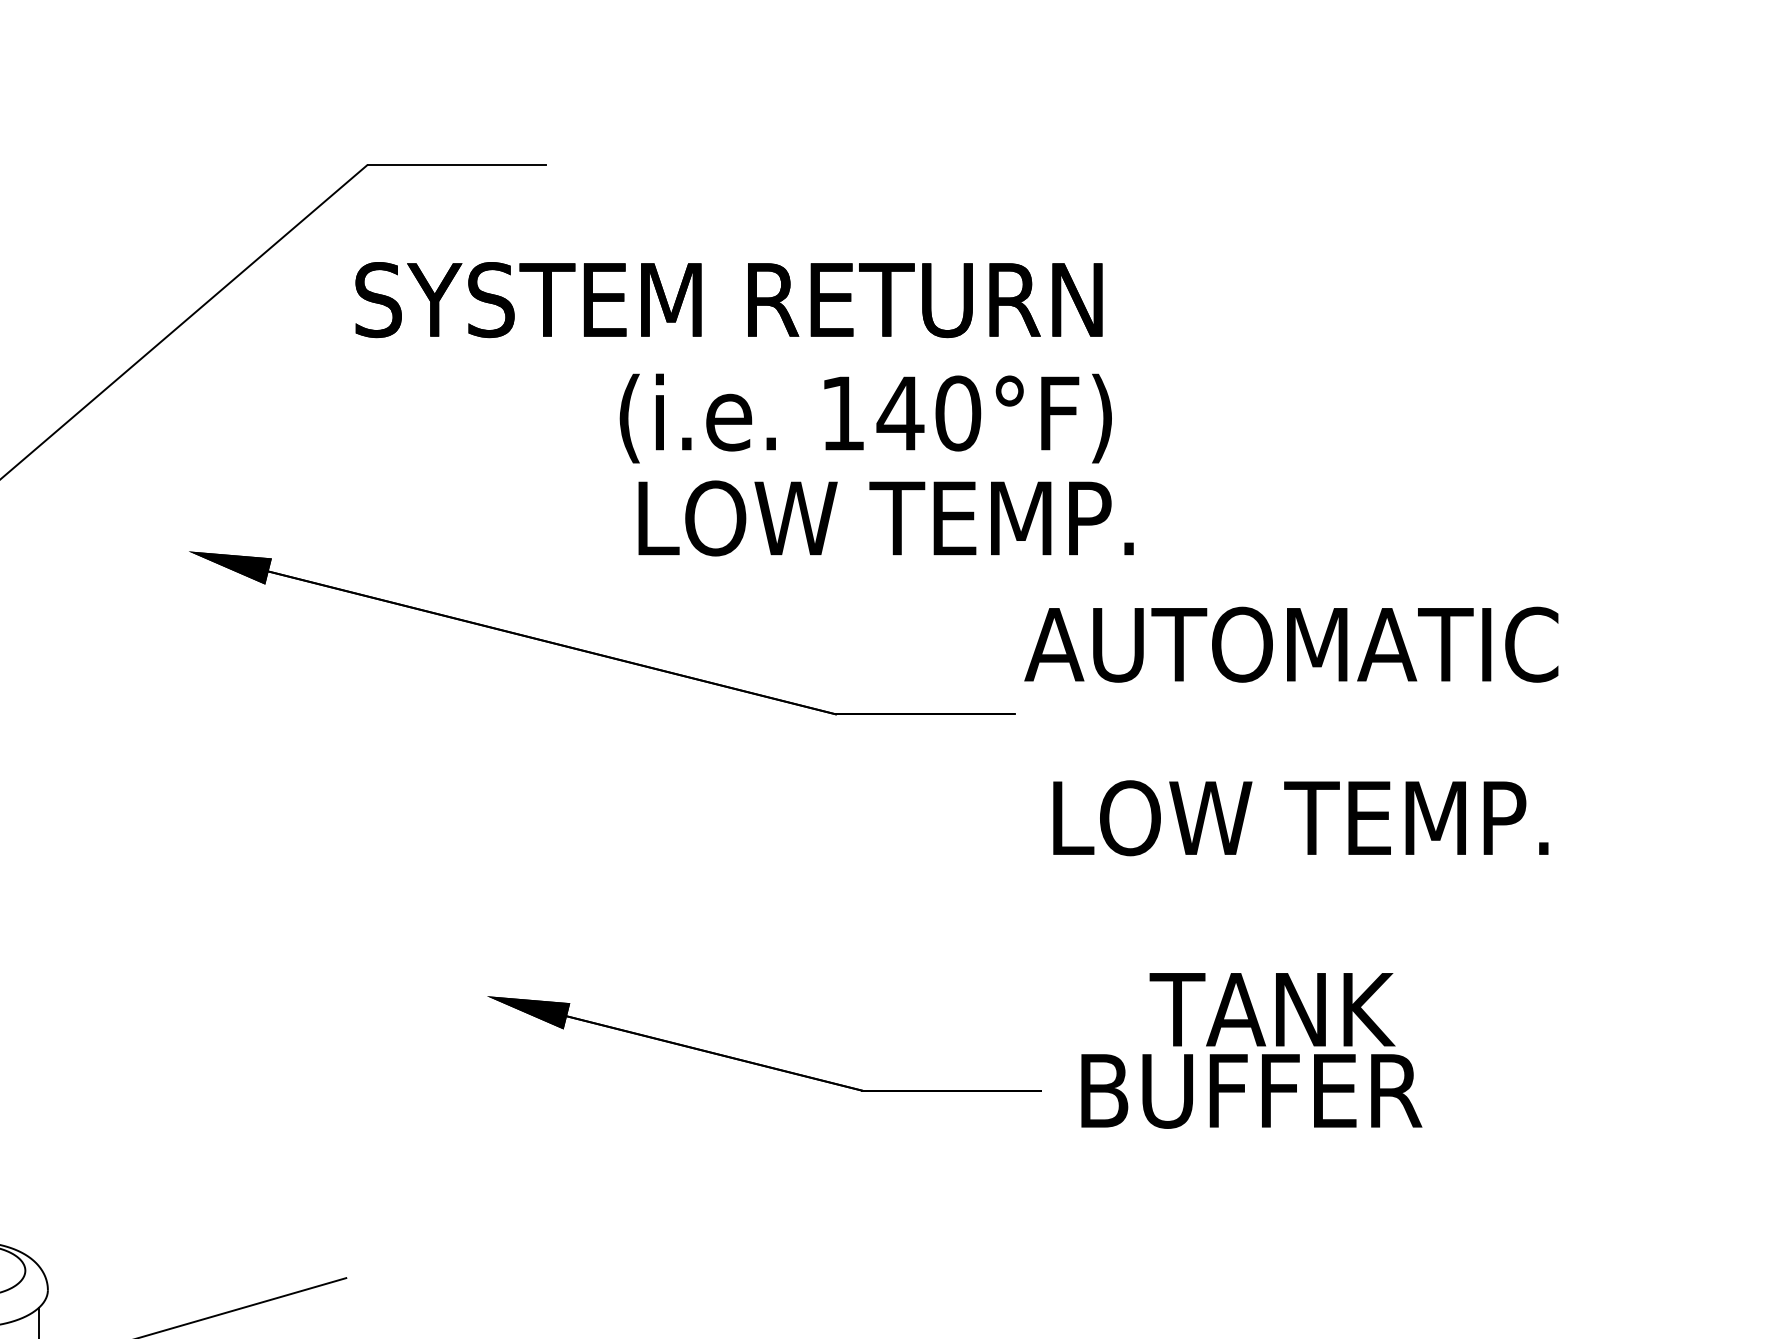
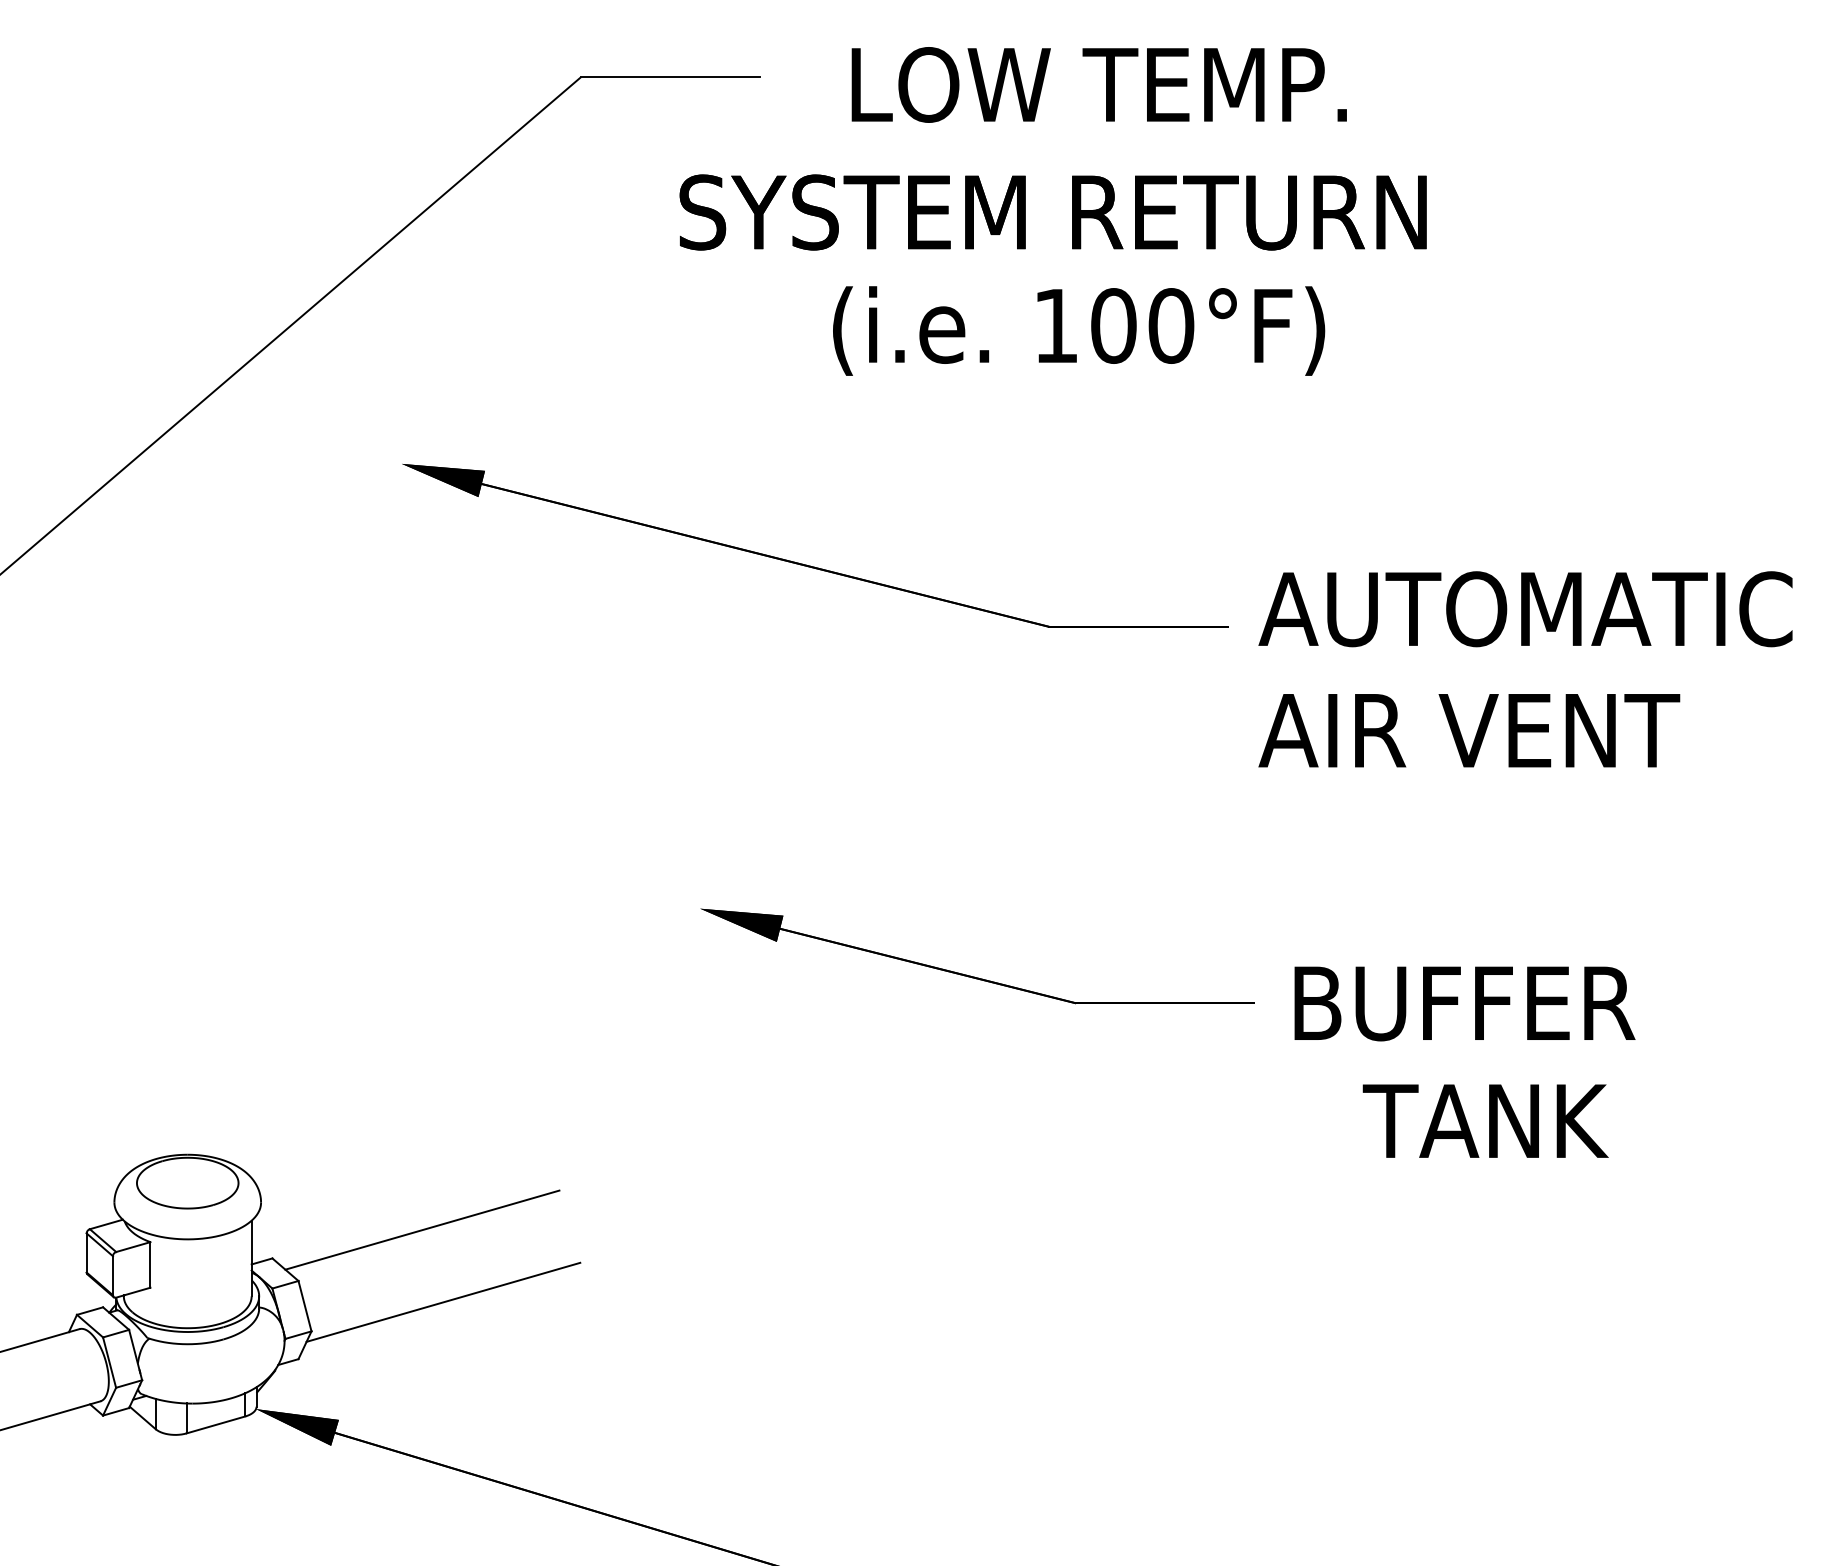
text: (728, 300) -> (1052, 212), moved
text: (900, 413) -> (1113, 325), 140°F) -> 100°F)
text: (885, 518) -> (1098, 84), moved
text: (1291, 645) -> (1525, 609), moved
text: (1296, 818) -> (1509, 730), LOW TEMP. -> AIR VENT
text: (1272, 1009) -> (1485, 1120), moved

